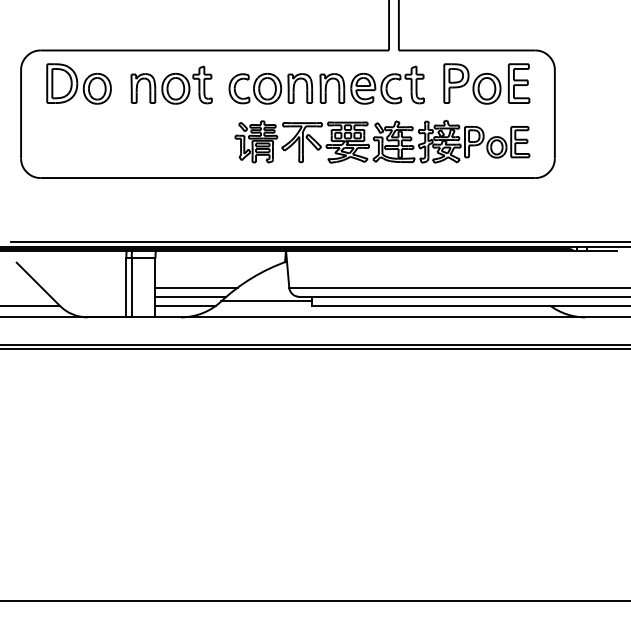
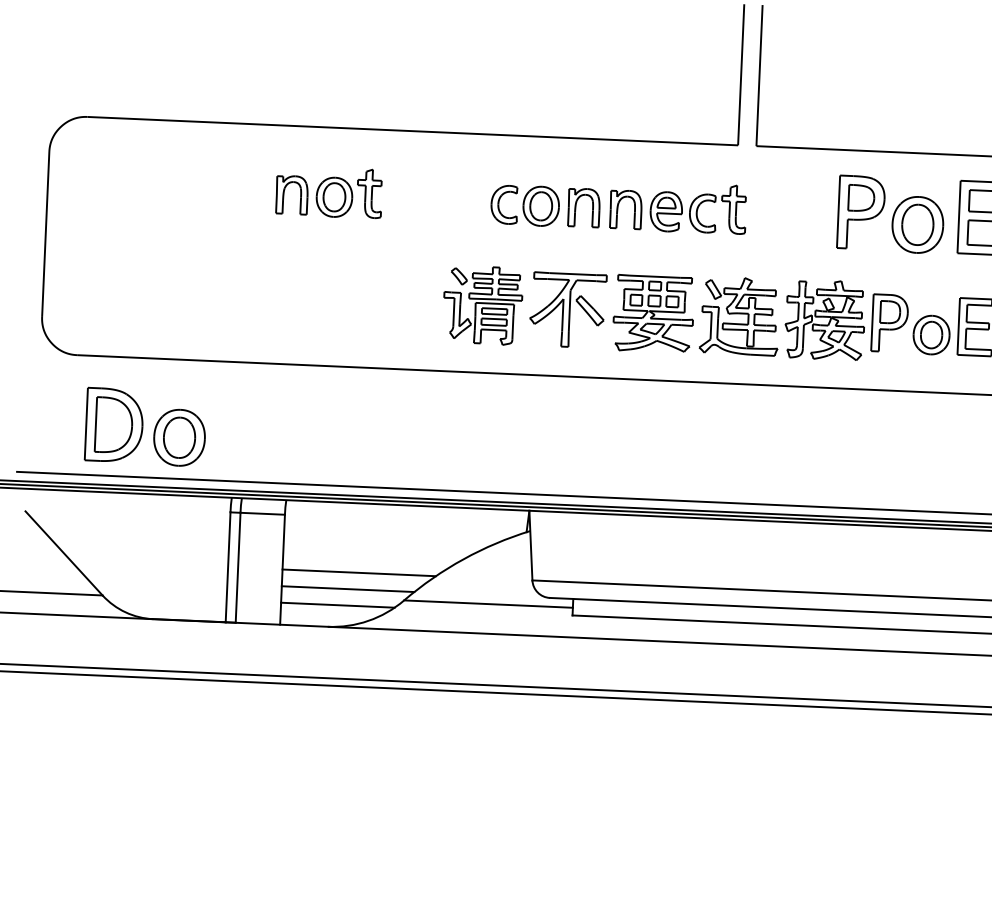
part: (78, 83) -> (144, 426), moved
part: (171, 84) -> (329, 191), size x0.7
part: (326, 84) -> (618, 203), size x0.7

